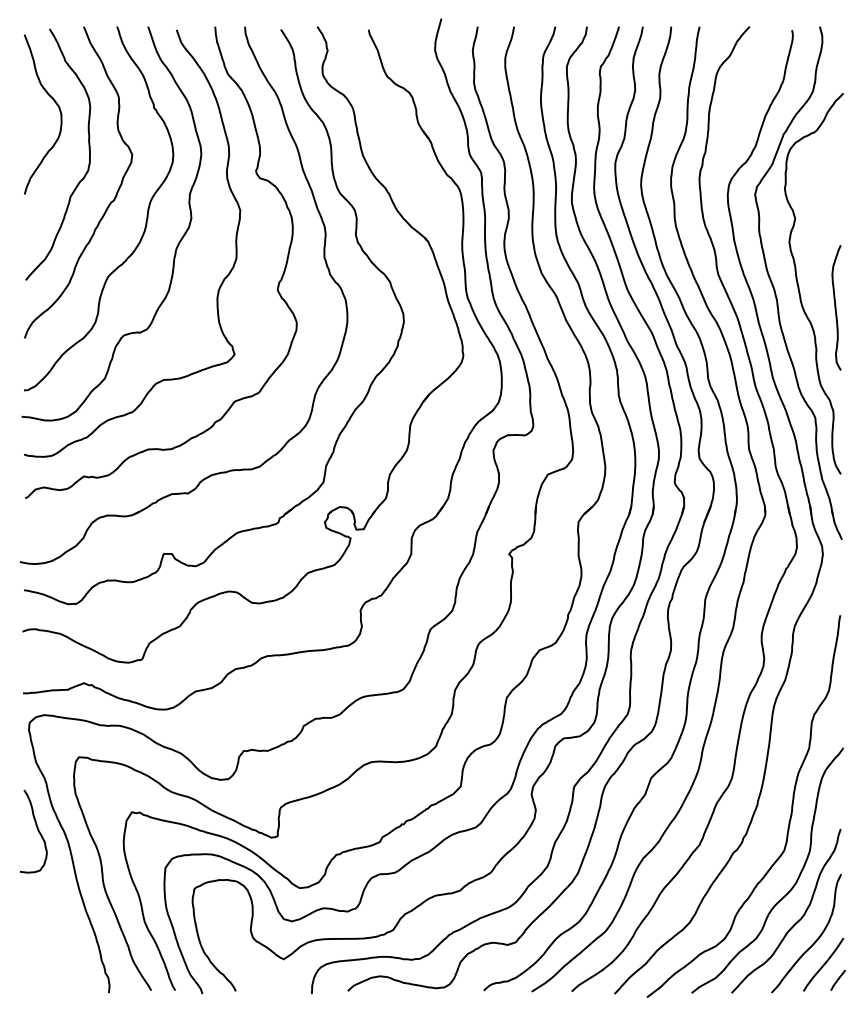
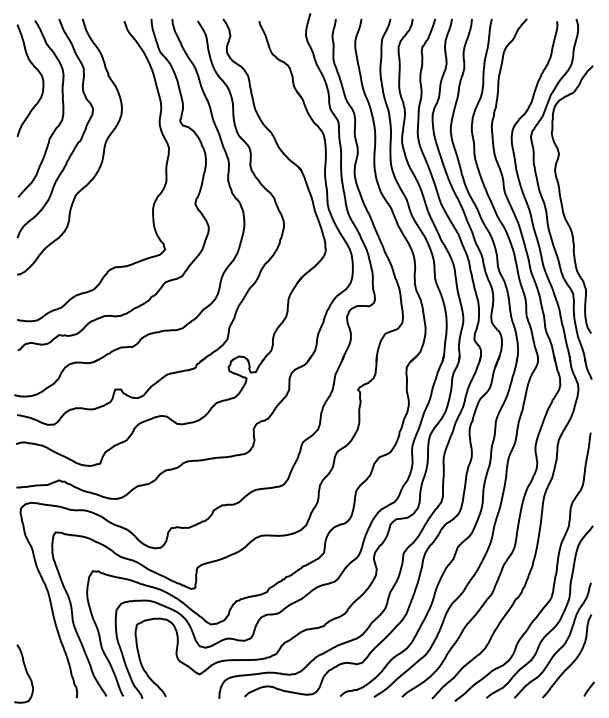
curve: (175, 248) -> (123, 174), removed
curve: (836, 307) -> (588, 216), removed
curve: (37, 830) -> (26, 673), moved
curve: (823, 964) -> (578, 678), removed

